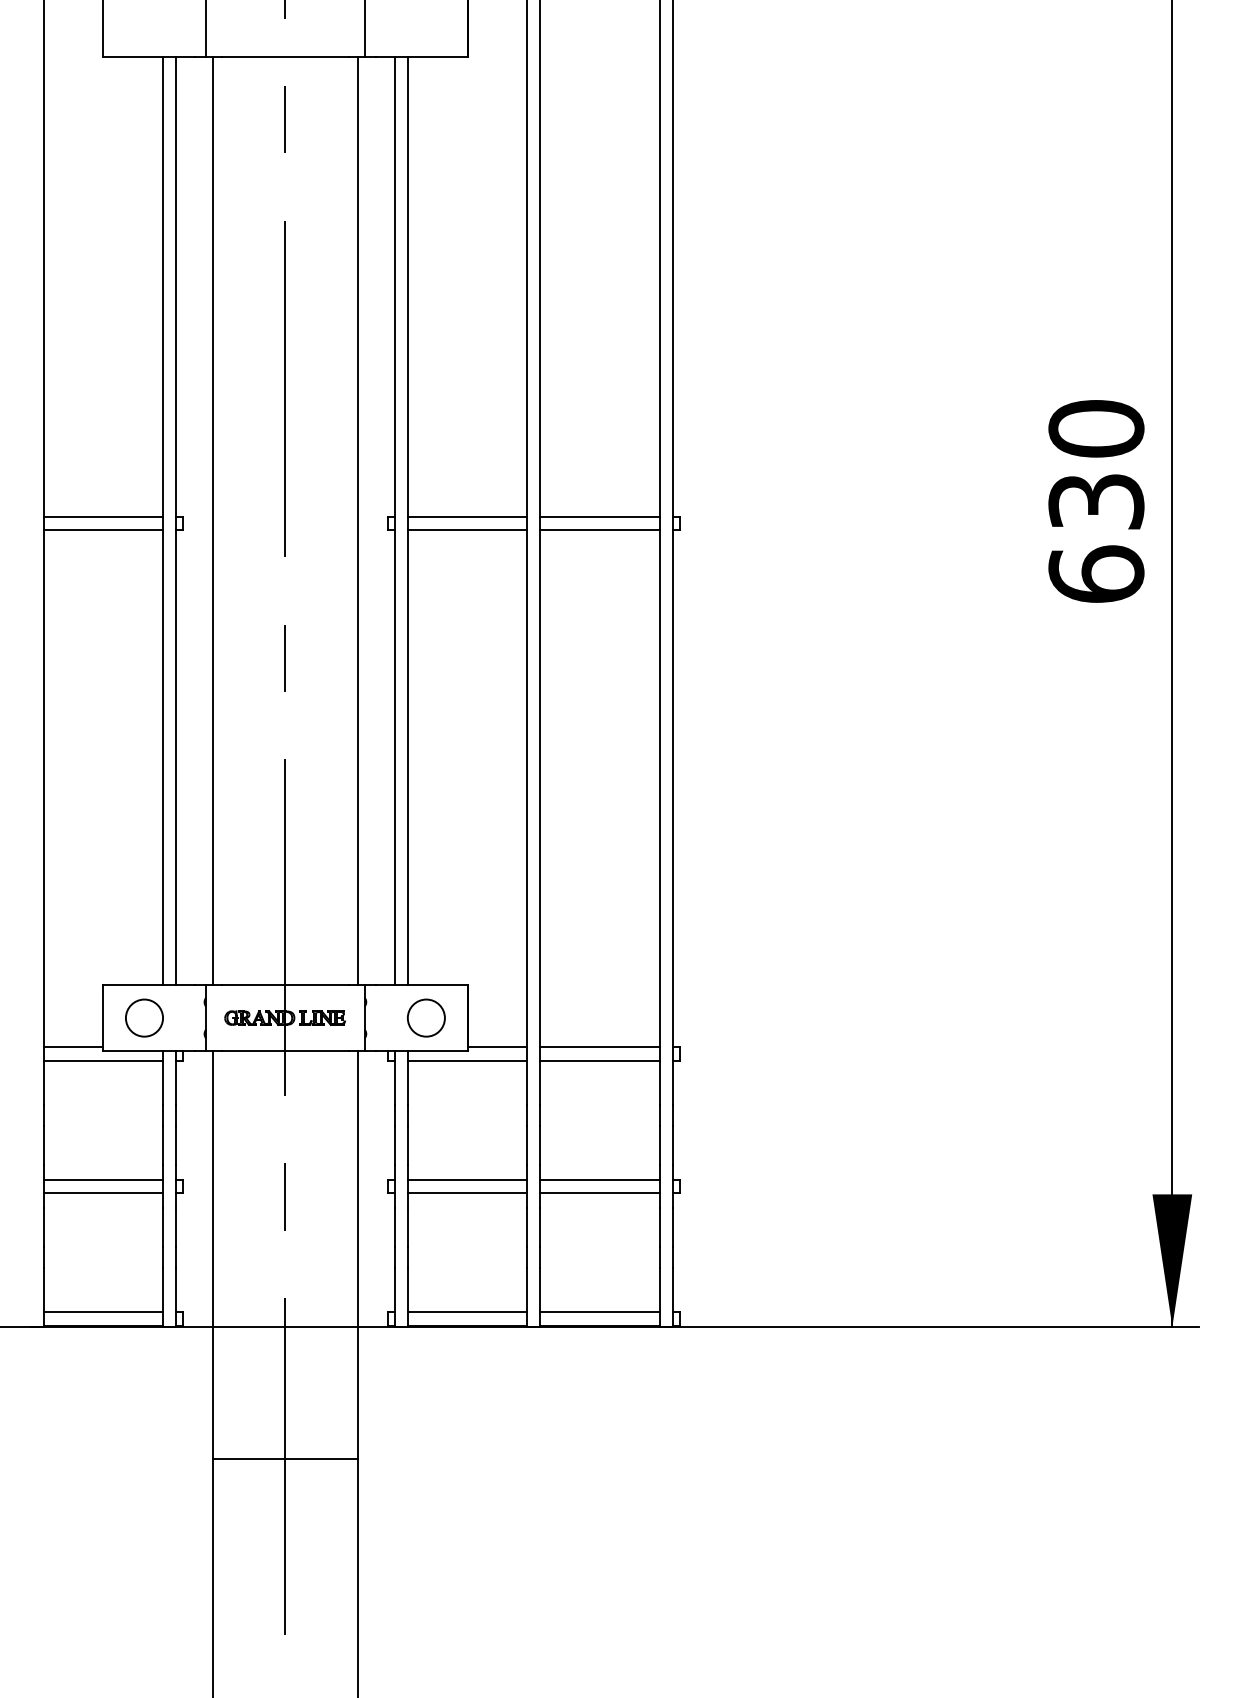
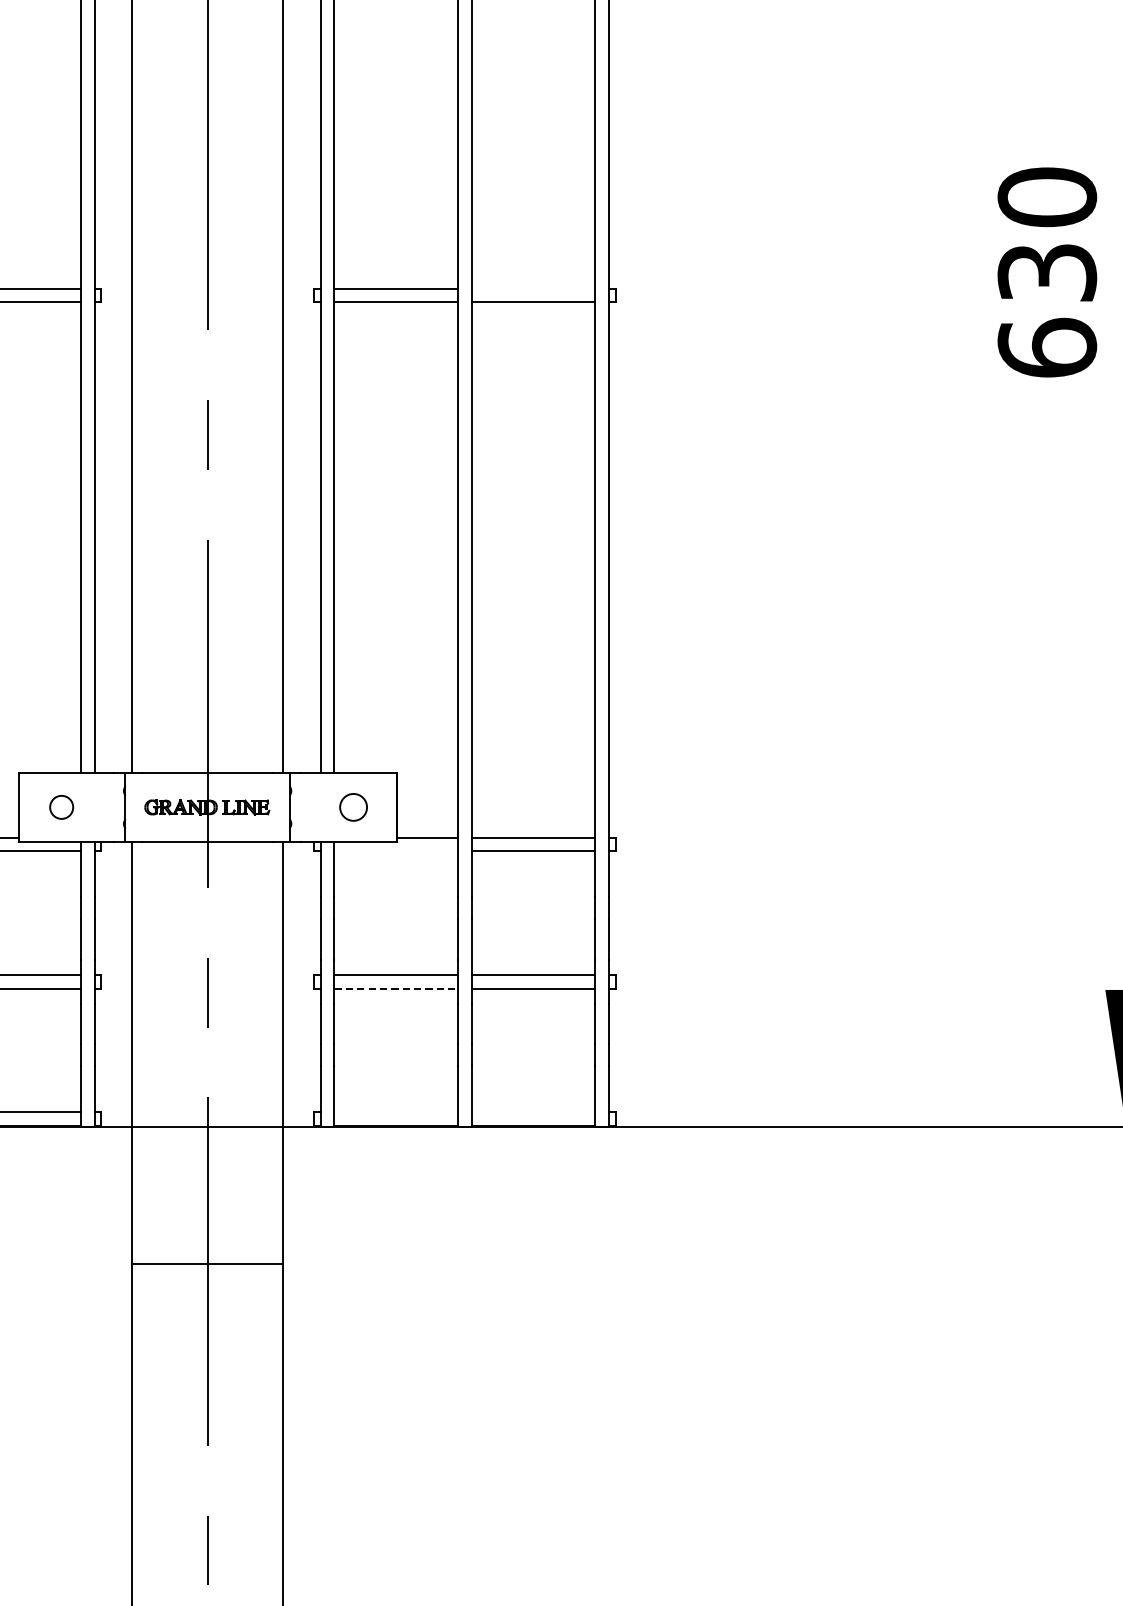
line: (599, 517) -> (532, 289), removed
circle: (144, 1017) -> (61, 806), size x0.6
circle: (426, 1017) -> (353, 806), size x0.7
line: (467, 1060) -> (396, 851), removed
line: (467, 1193) -> (396, 989), solid -> dashed
line: (467, 1312) -> (396, 1112), removed
line: (599, 1312) -> (532, 1112), removed

